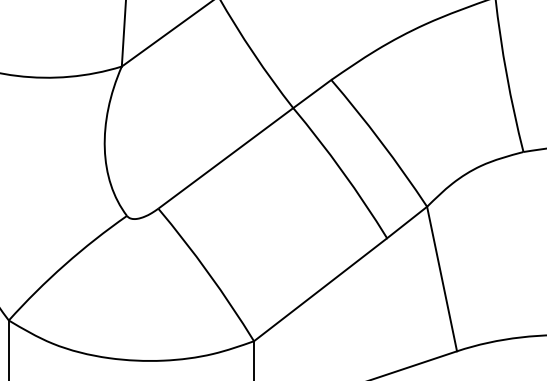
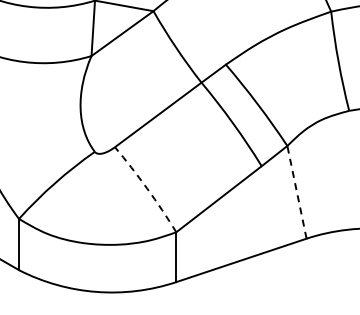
arc: (209, 273) -> (147, 188), solid -> dashed
line: (441, 277) -> (296, 191), solid -> dashed

